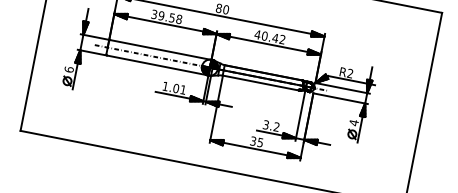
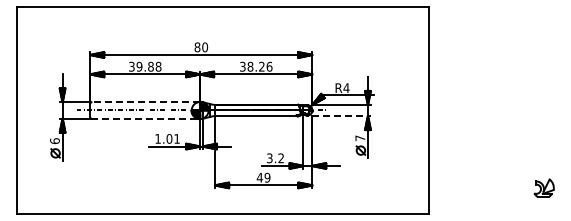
text: (171, 17) -> (150, 66), 39.58 -> 39.88
text: (269, 36) -> (255, 66), 40.42 -> 38.26
line: (160, 50) -> (145, 102), solid -> dashed
line: (158, 65) -> (146, 118), solid -> dashed
text: (350, 73) -> (346, 87), R2 -> R4
line: (341, 99) -> (342, 116), solid -> dashed
text: (354, 123) -> (360, 138), 4 -> 7
text: (256, 141) -> (263, 177), 35 -> 49

